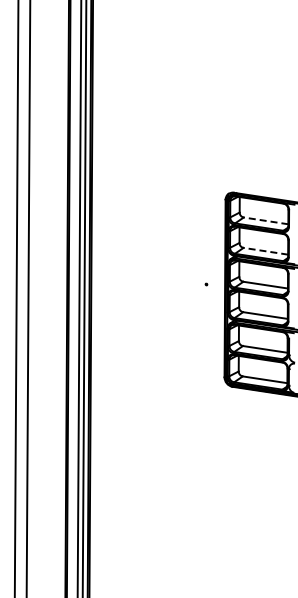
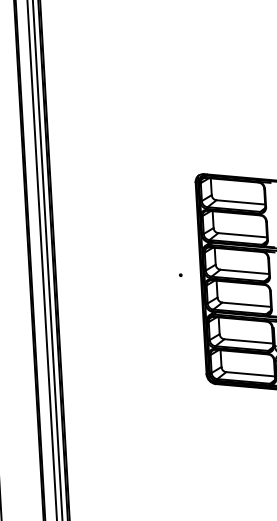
line: (266, 220) -> (241, 201), dashed -> solid
line: (265, 251) -> (242, 235), dashed -> solid

